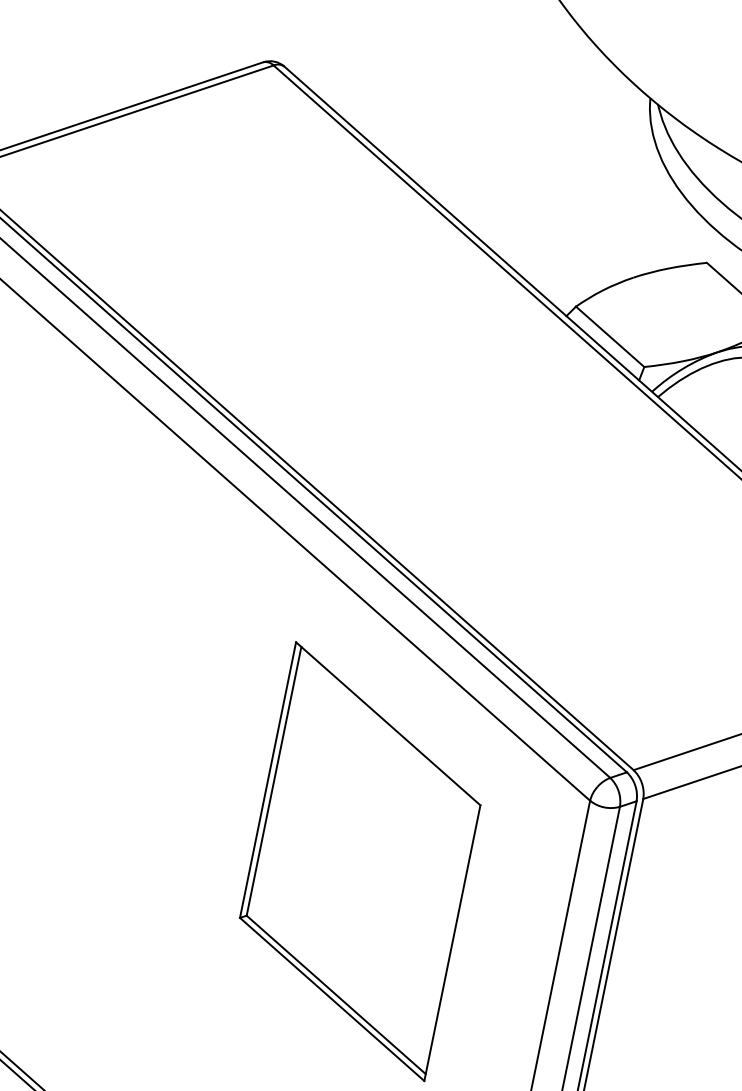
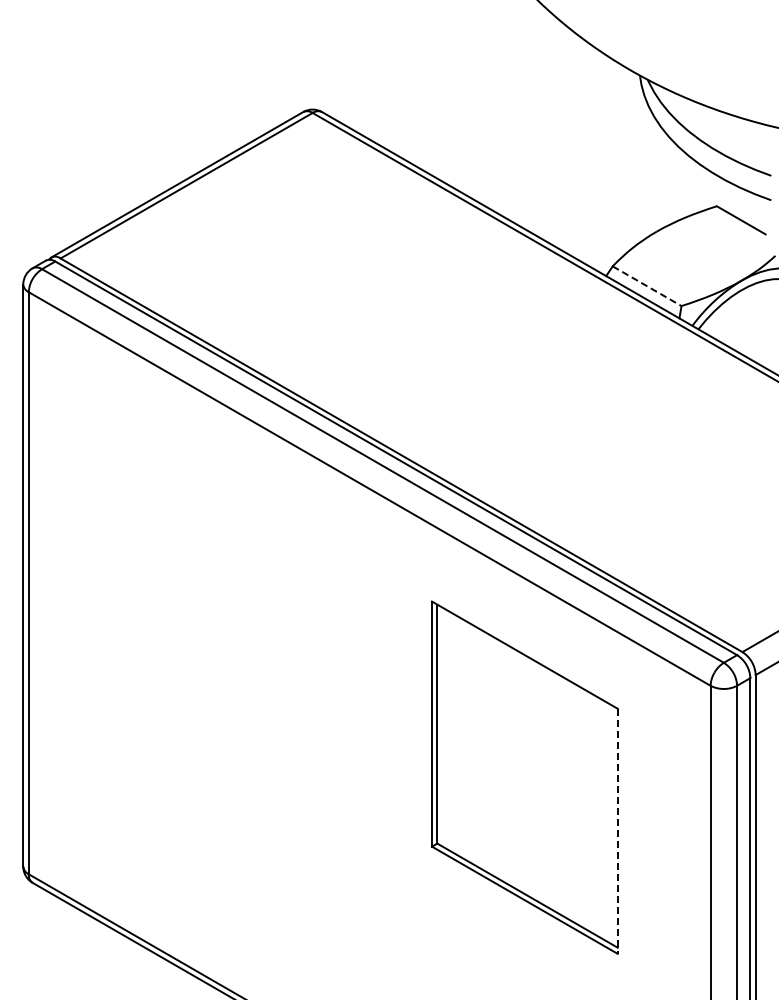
line: (610, 337) -> (647, 286), solid -> dashed
line: (452, 943) -> (617, 831), solid -> dashed

